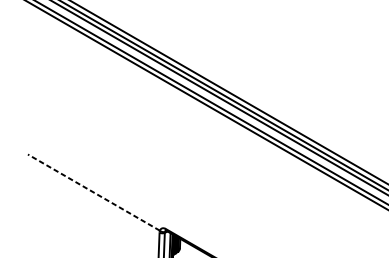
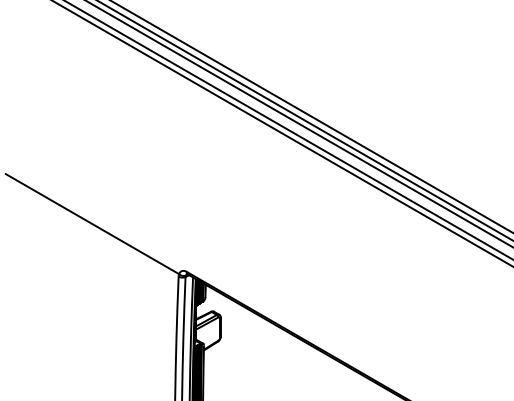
line: (93, 192) -> (92, 223), dashed -> solid

